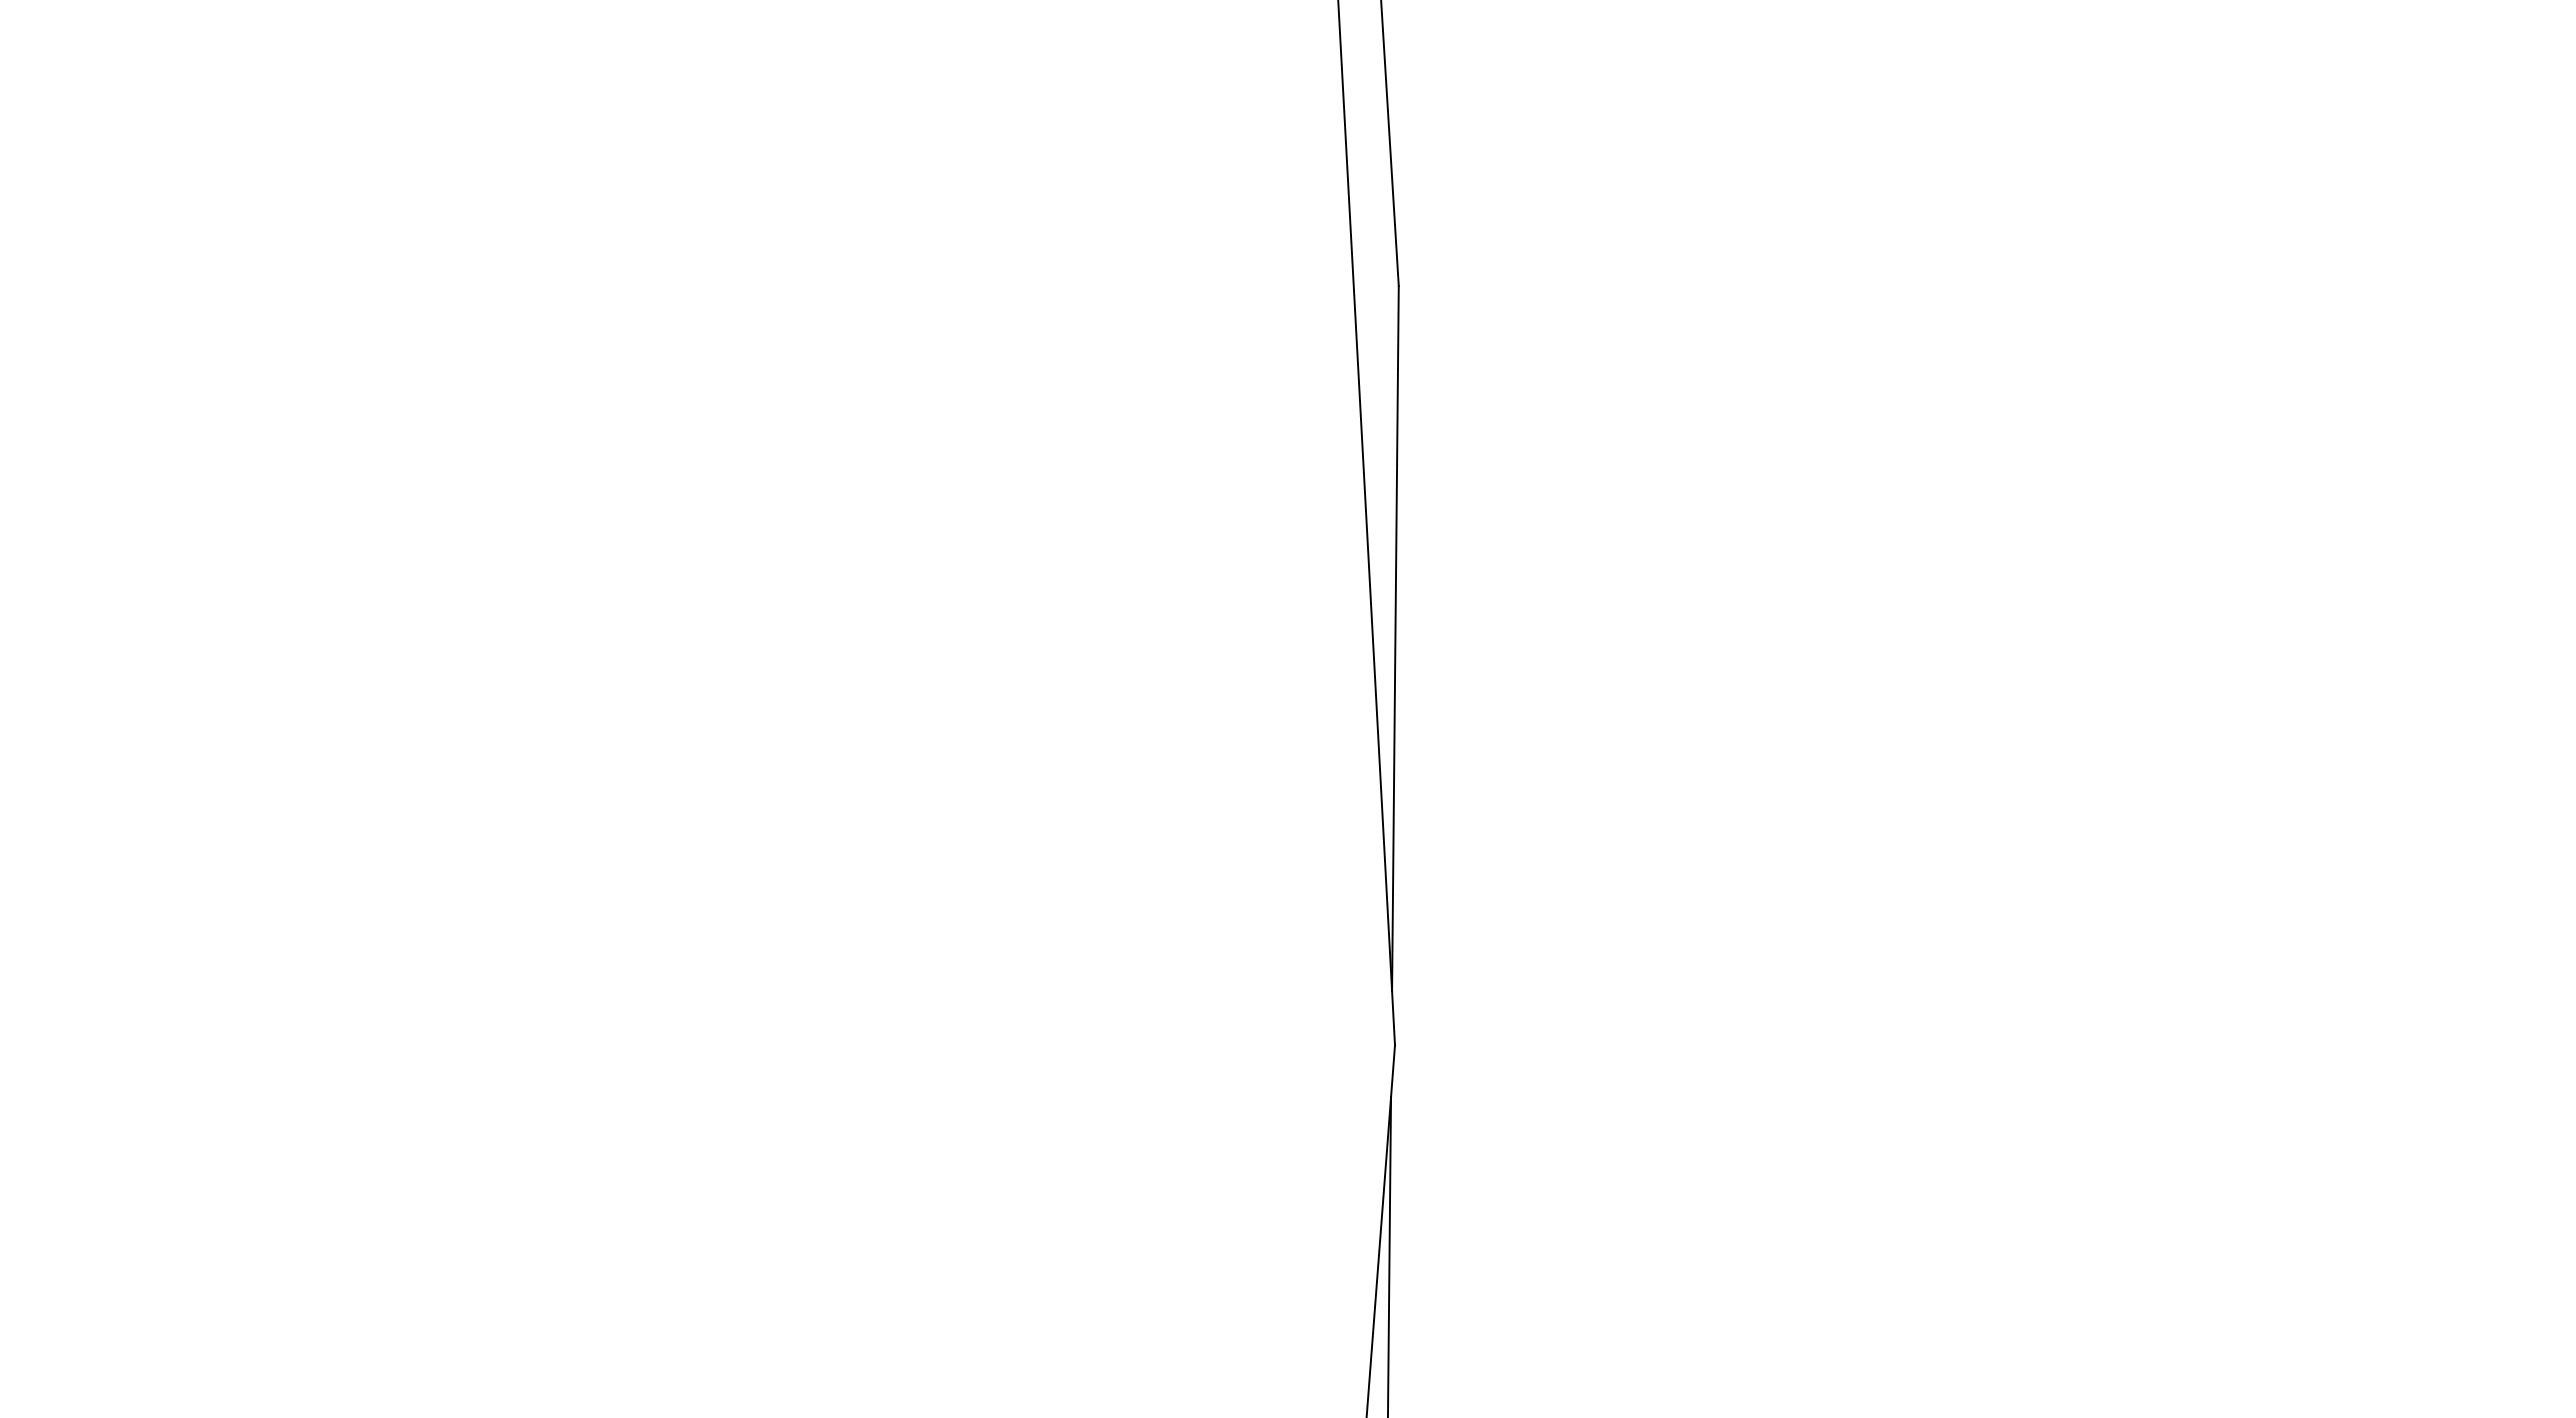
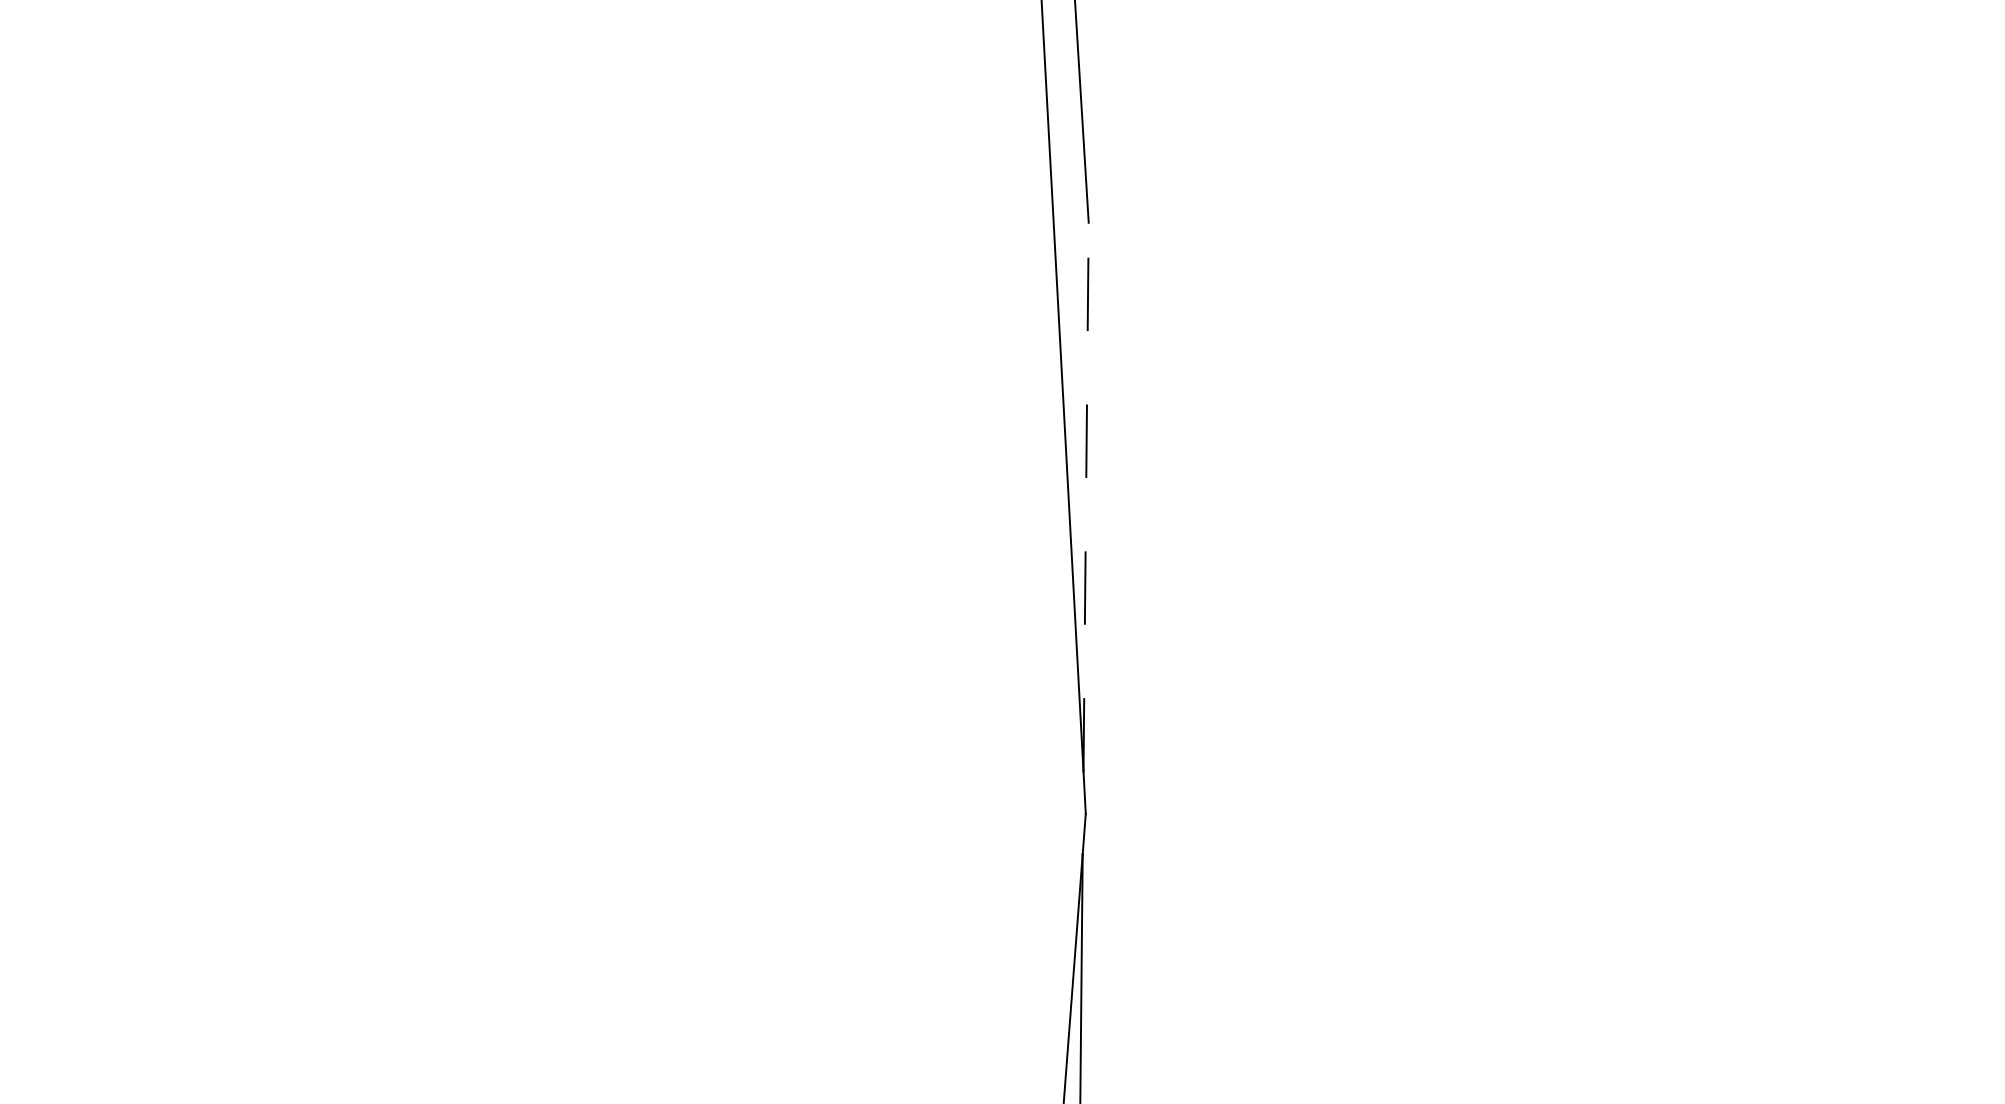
line: (1395, 638) -> (1086, 497), solid -> dashed

